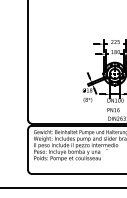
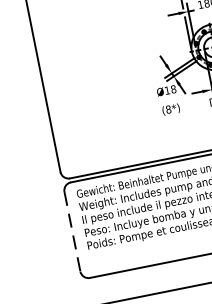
line: (28, 150) -> (73, 232), solid -> dashed

